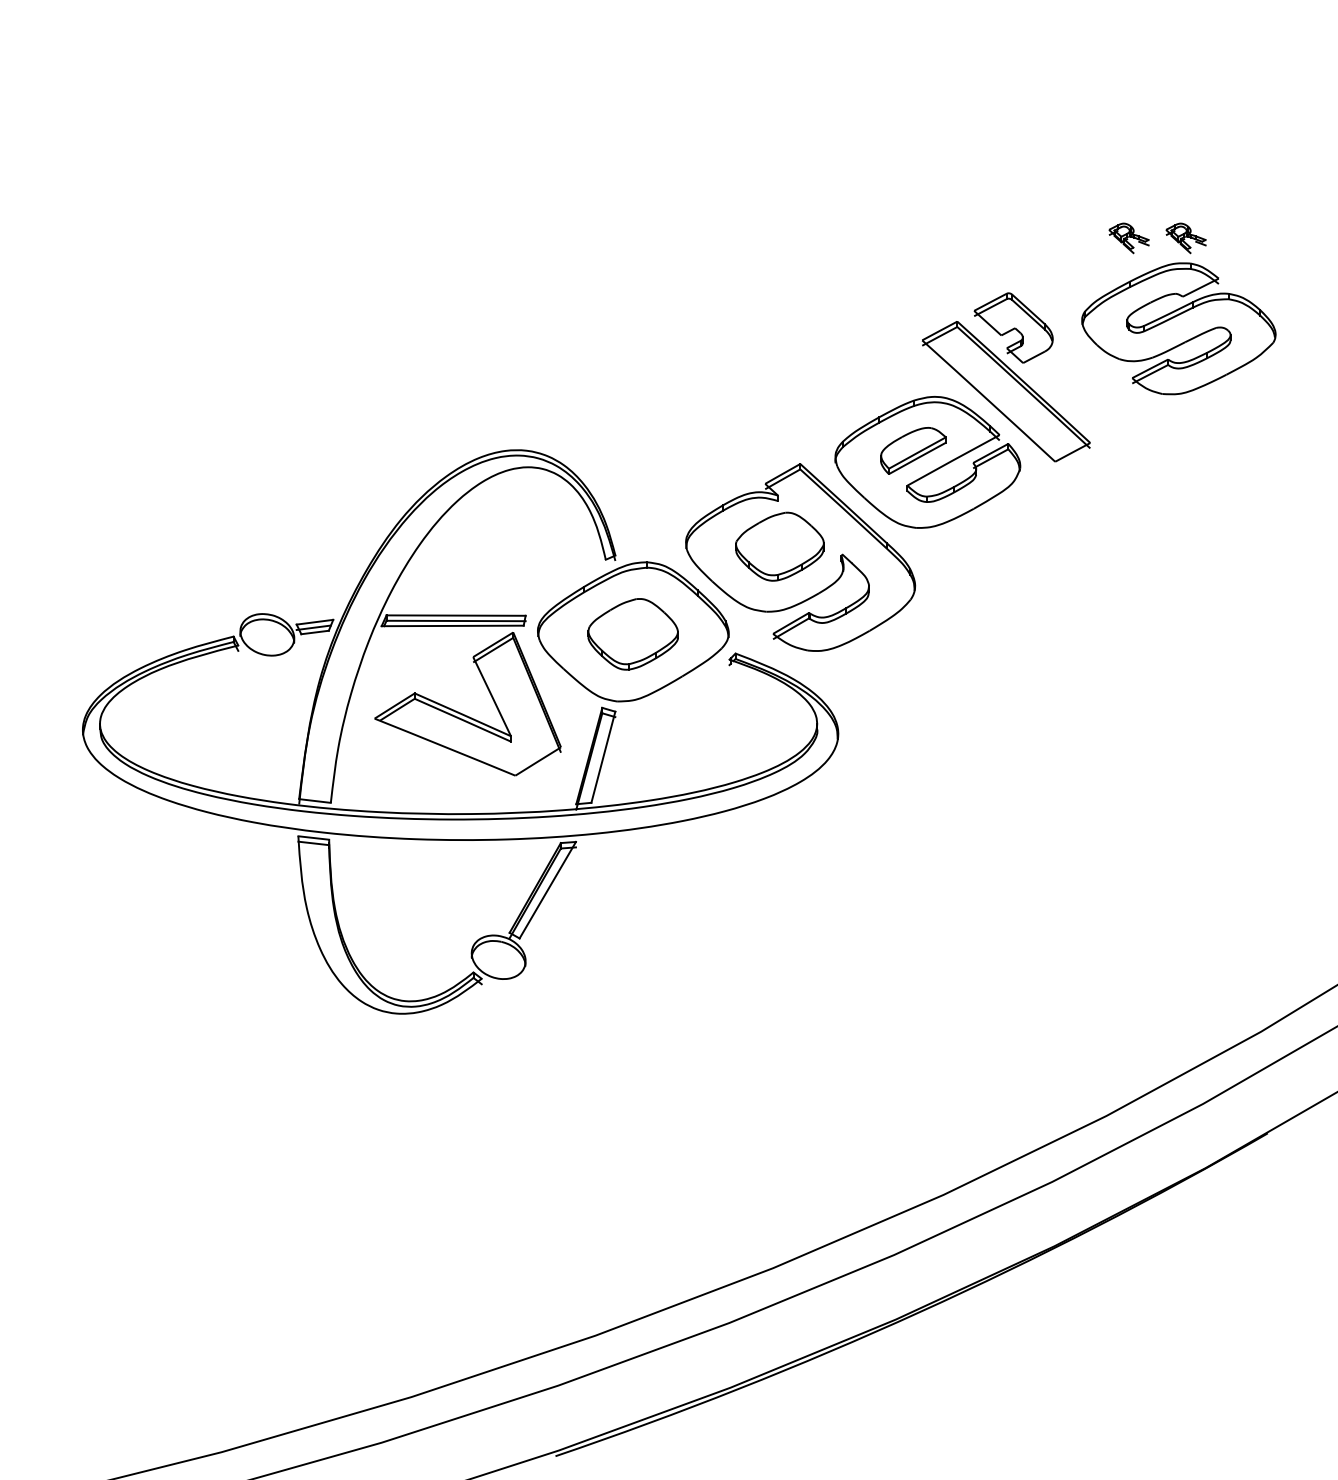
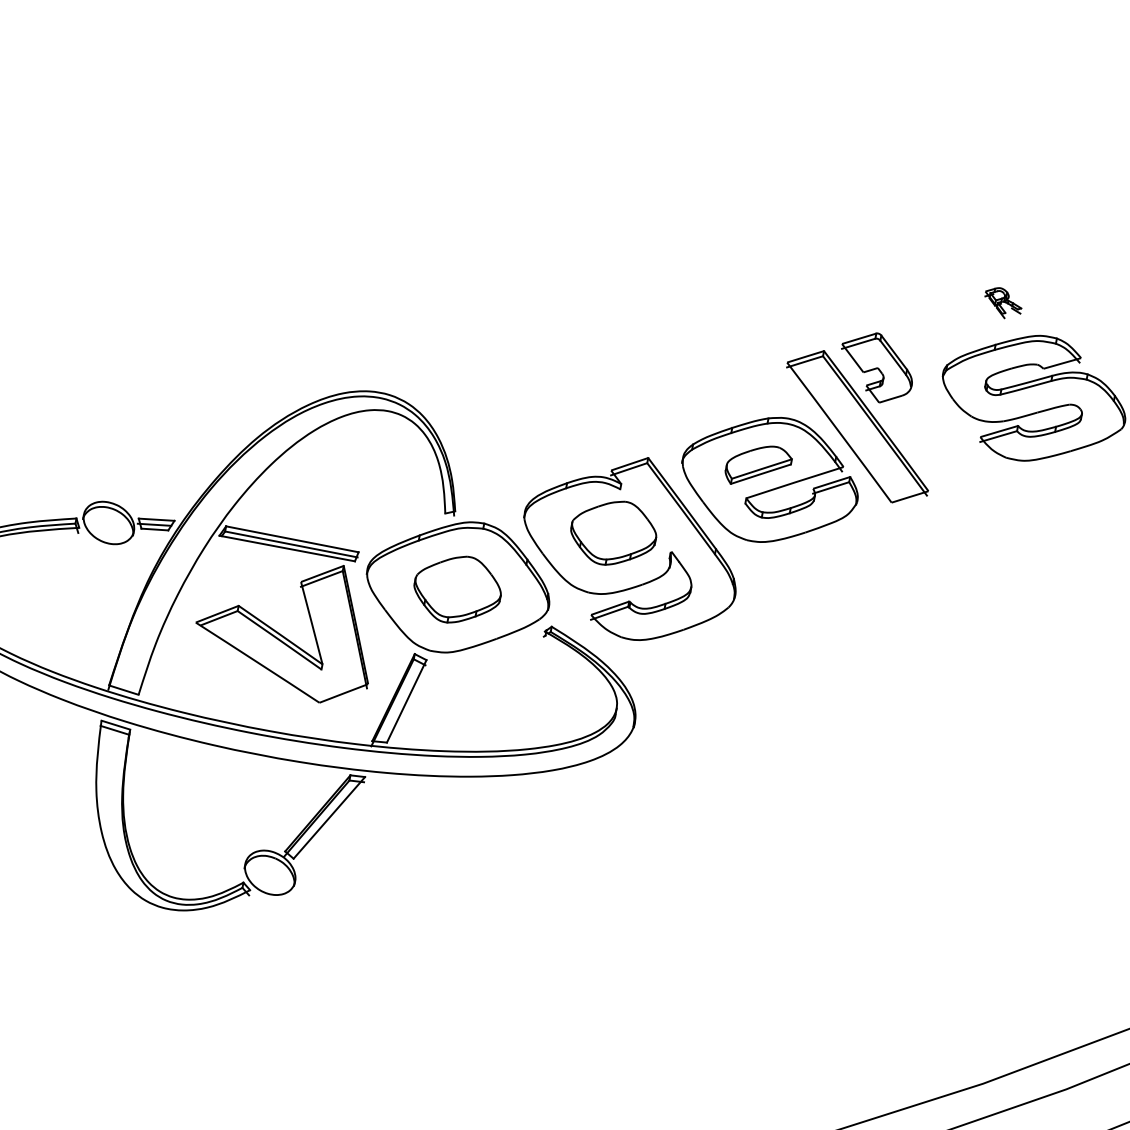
part: (1185, 238) -> (1056, 313), removed

